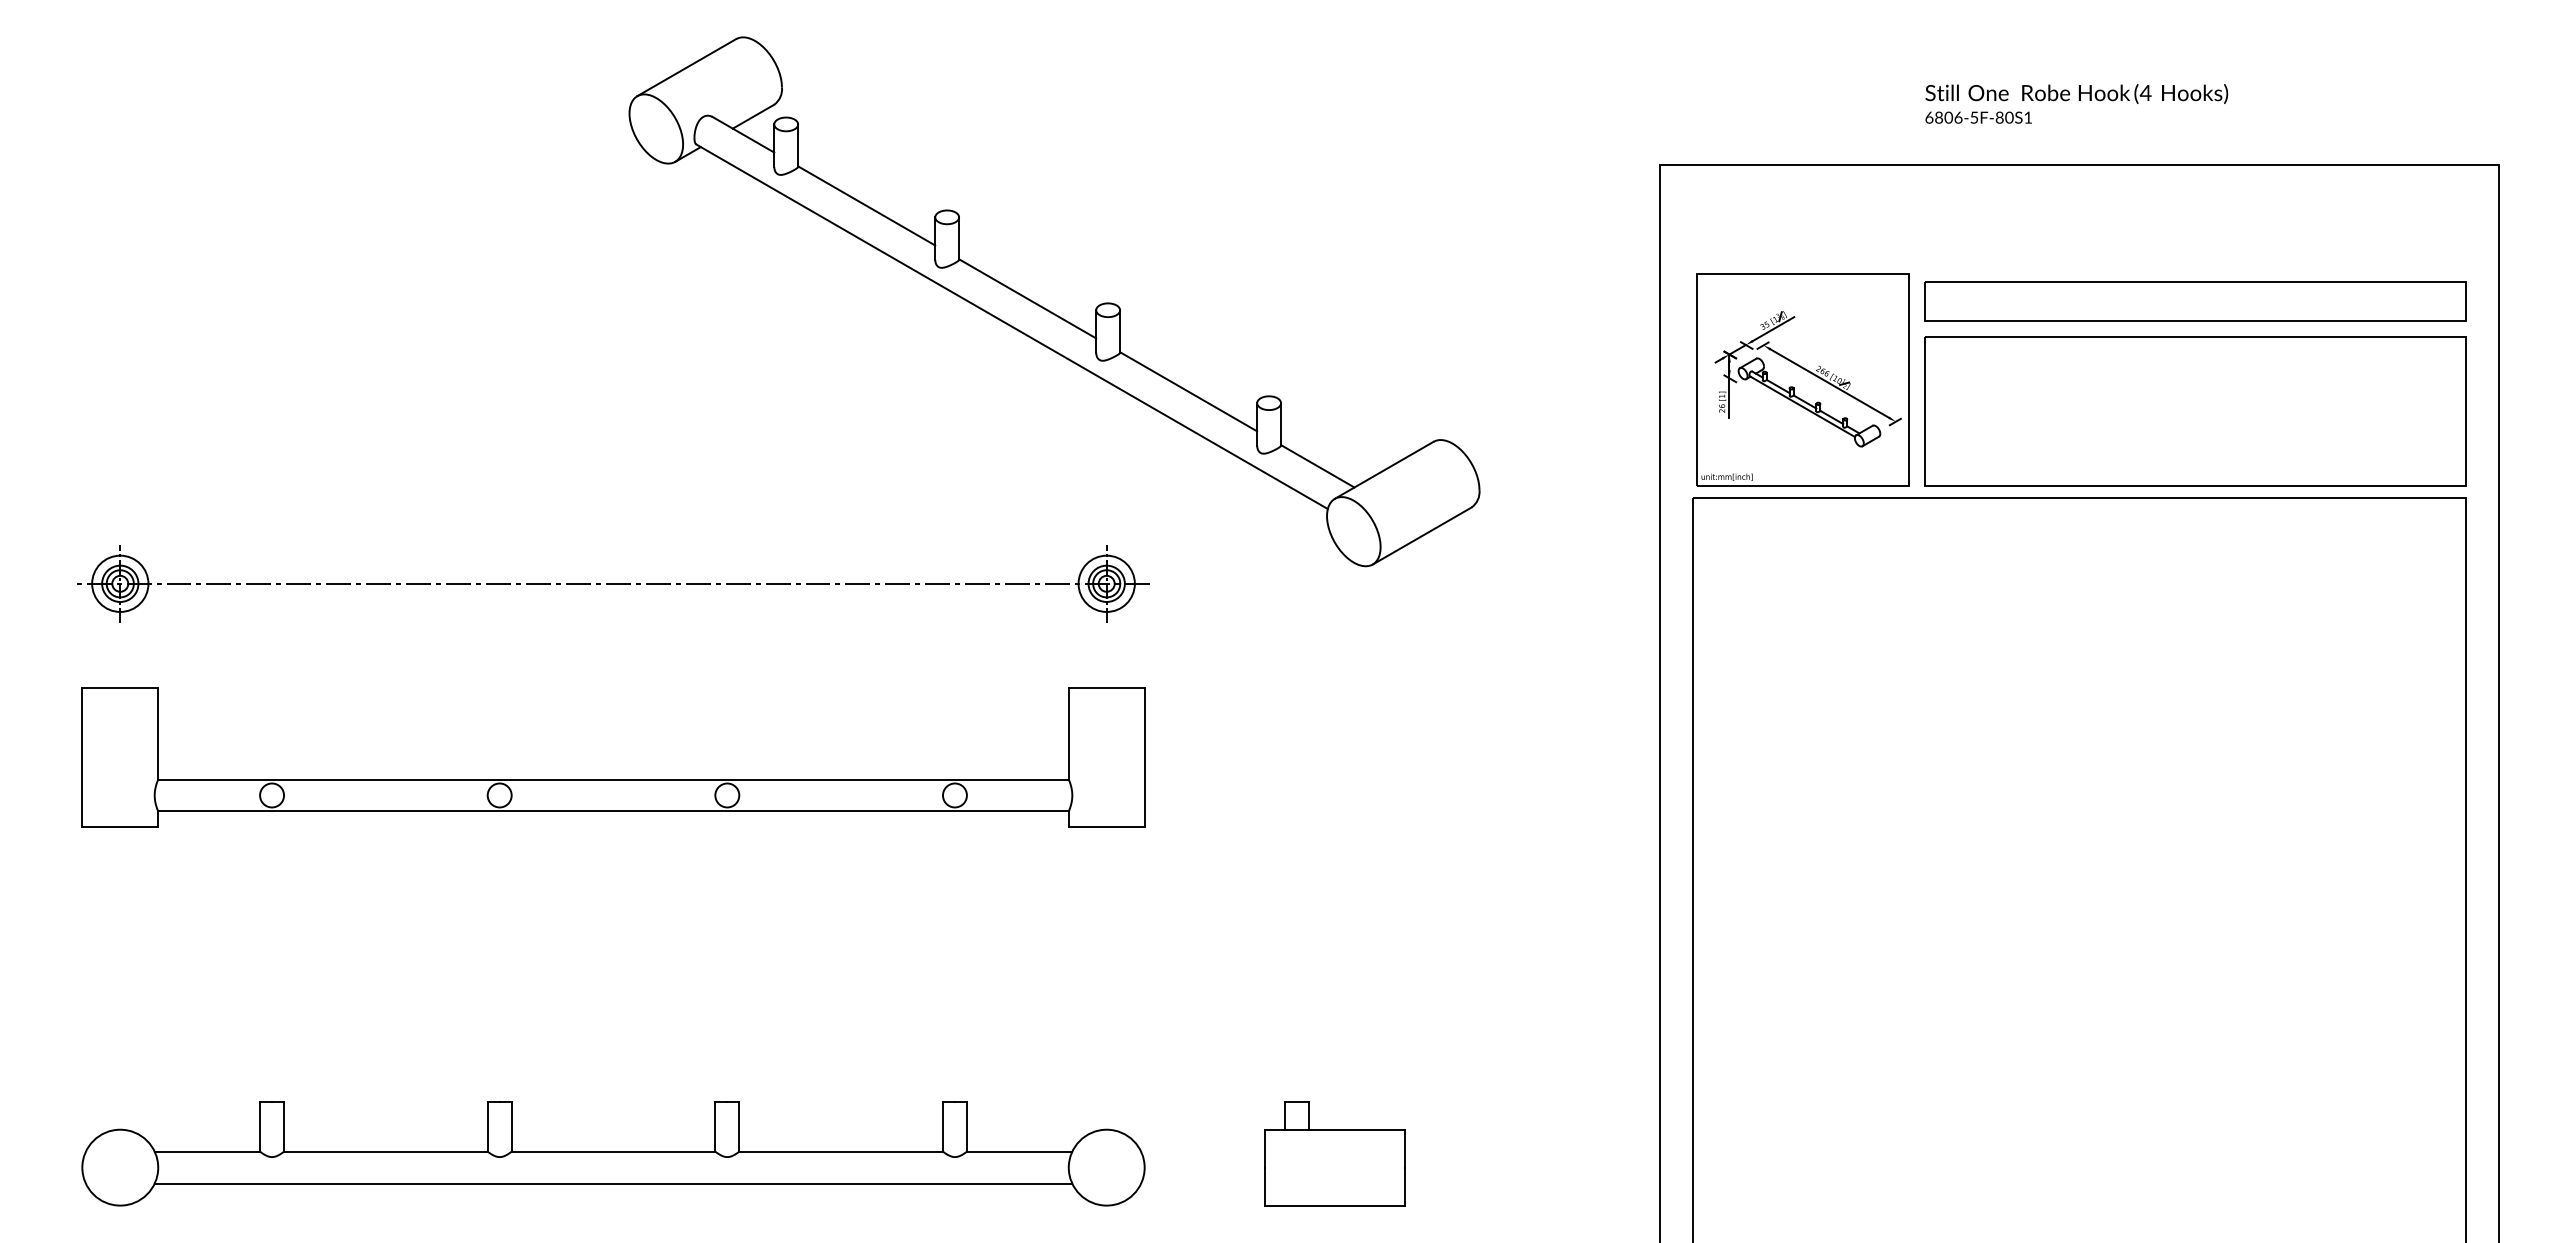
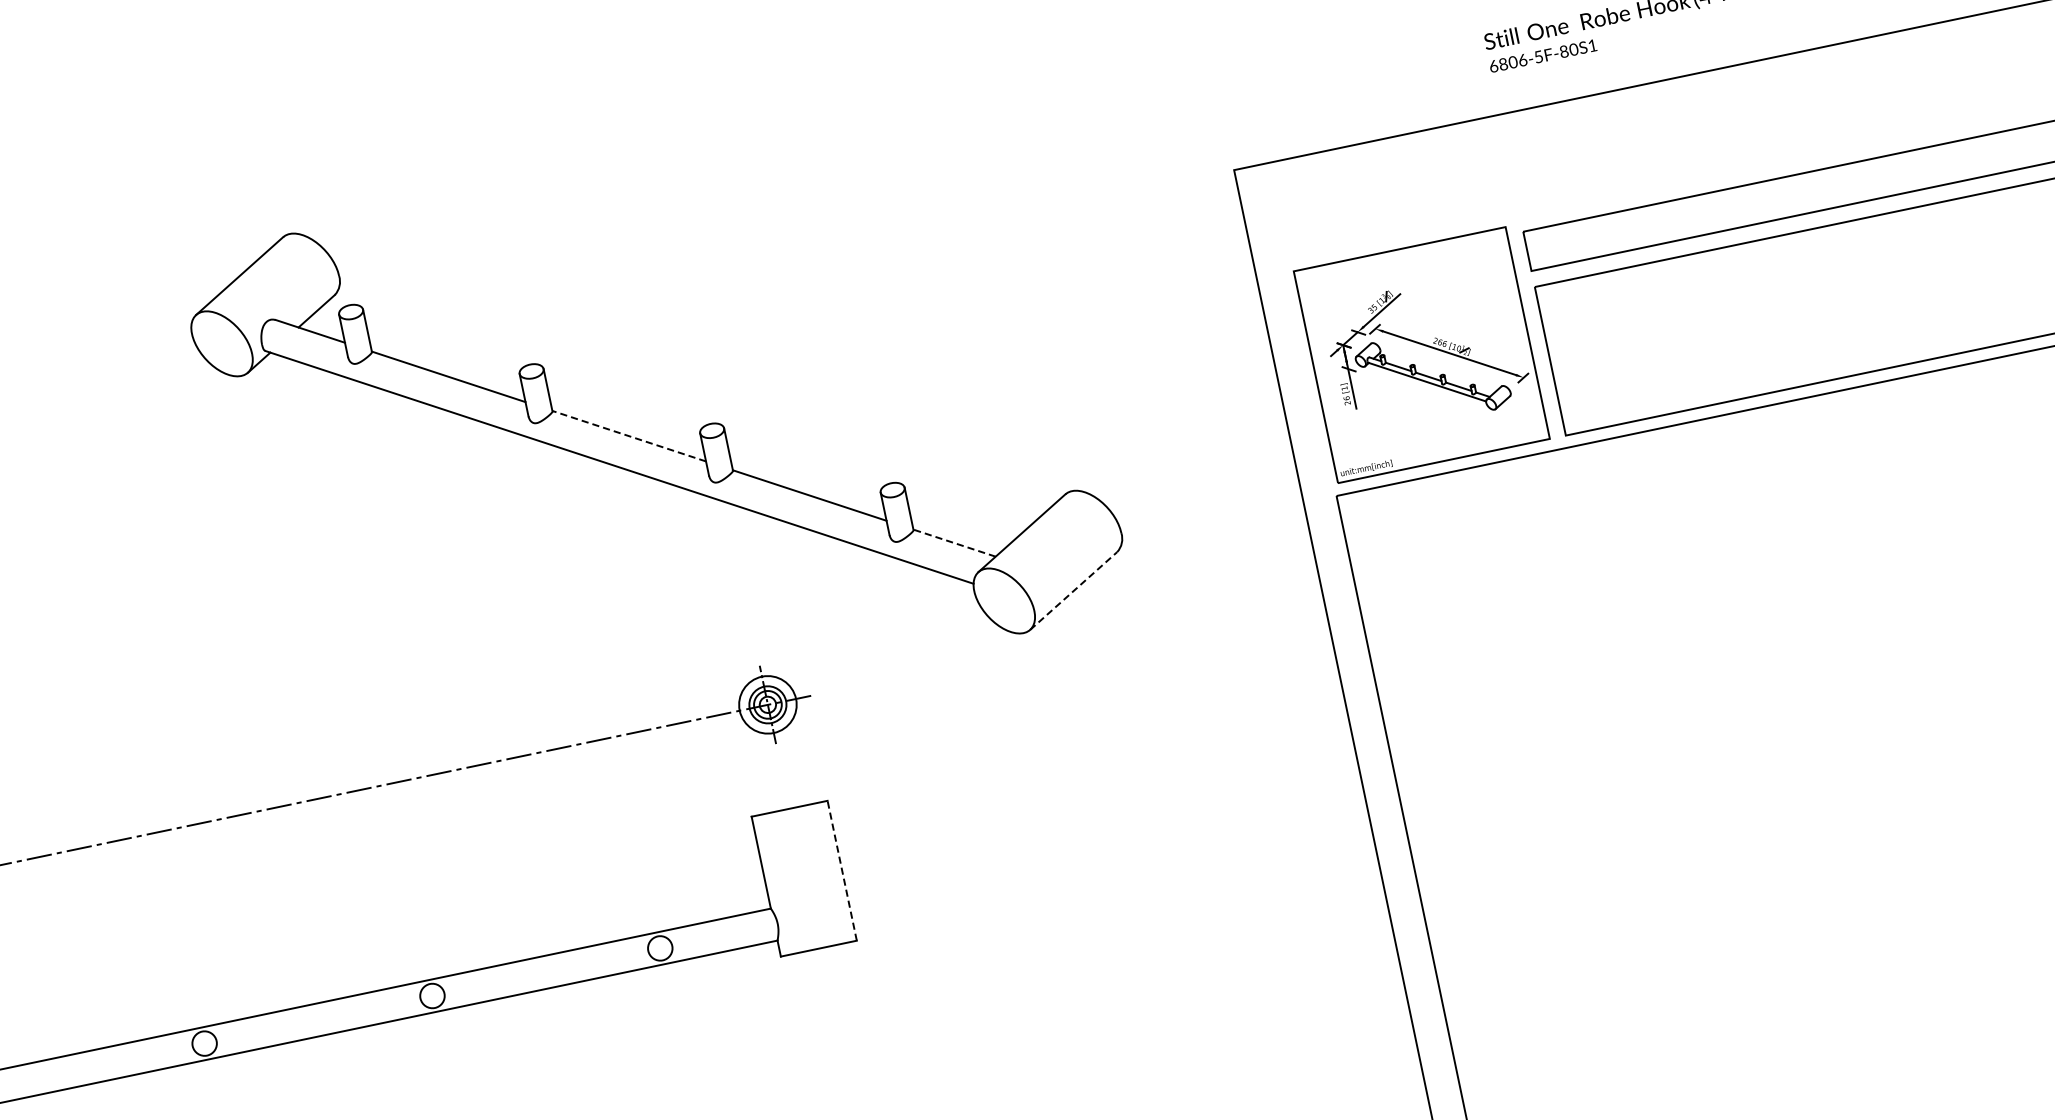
line: (1027, 298) -> (628, 435), solid -> dashed
line: (1317, 466) -> (954, 543), solid -> dashed
line: (1422, 535) -> (1073, 590), solid -> dashed
line: (1144, 757) -> (842, 870), solid -> dashed

